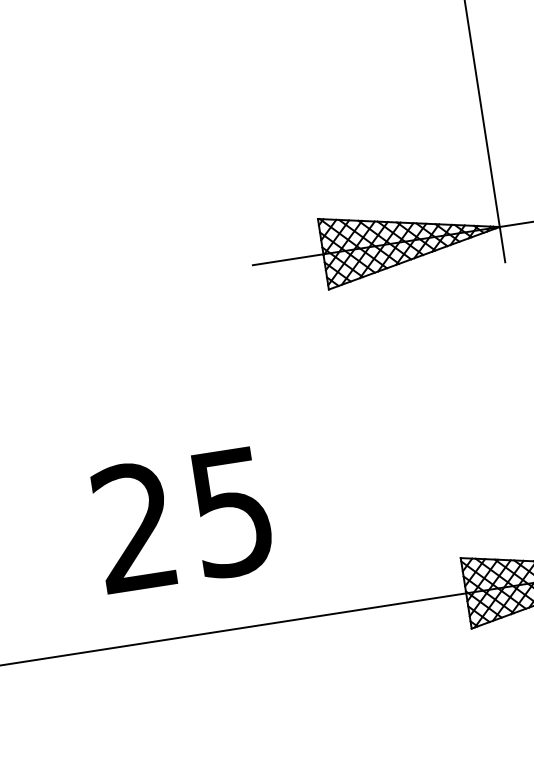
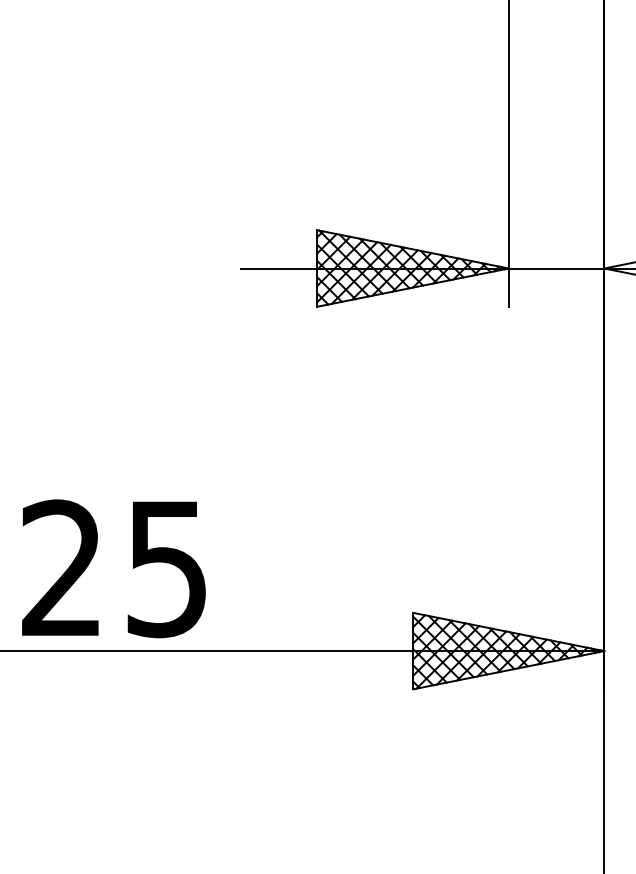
text: (182, 519) -> (113, 568), moved

